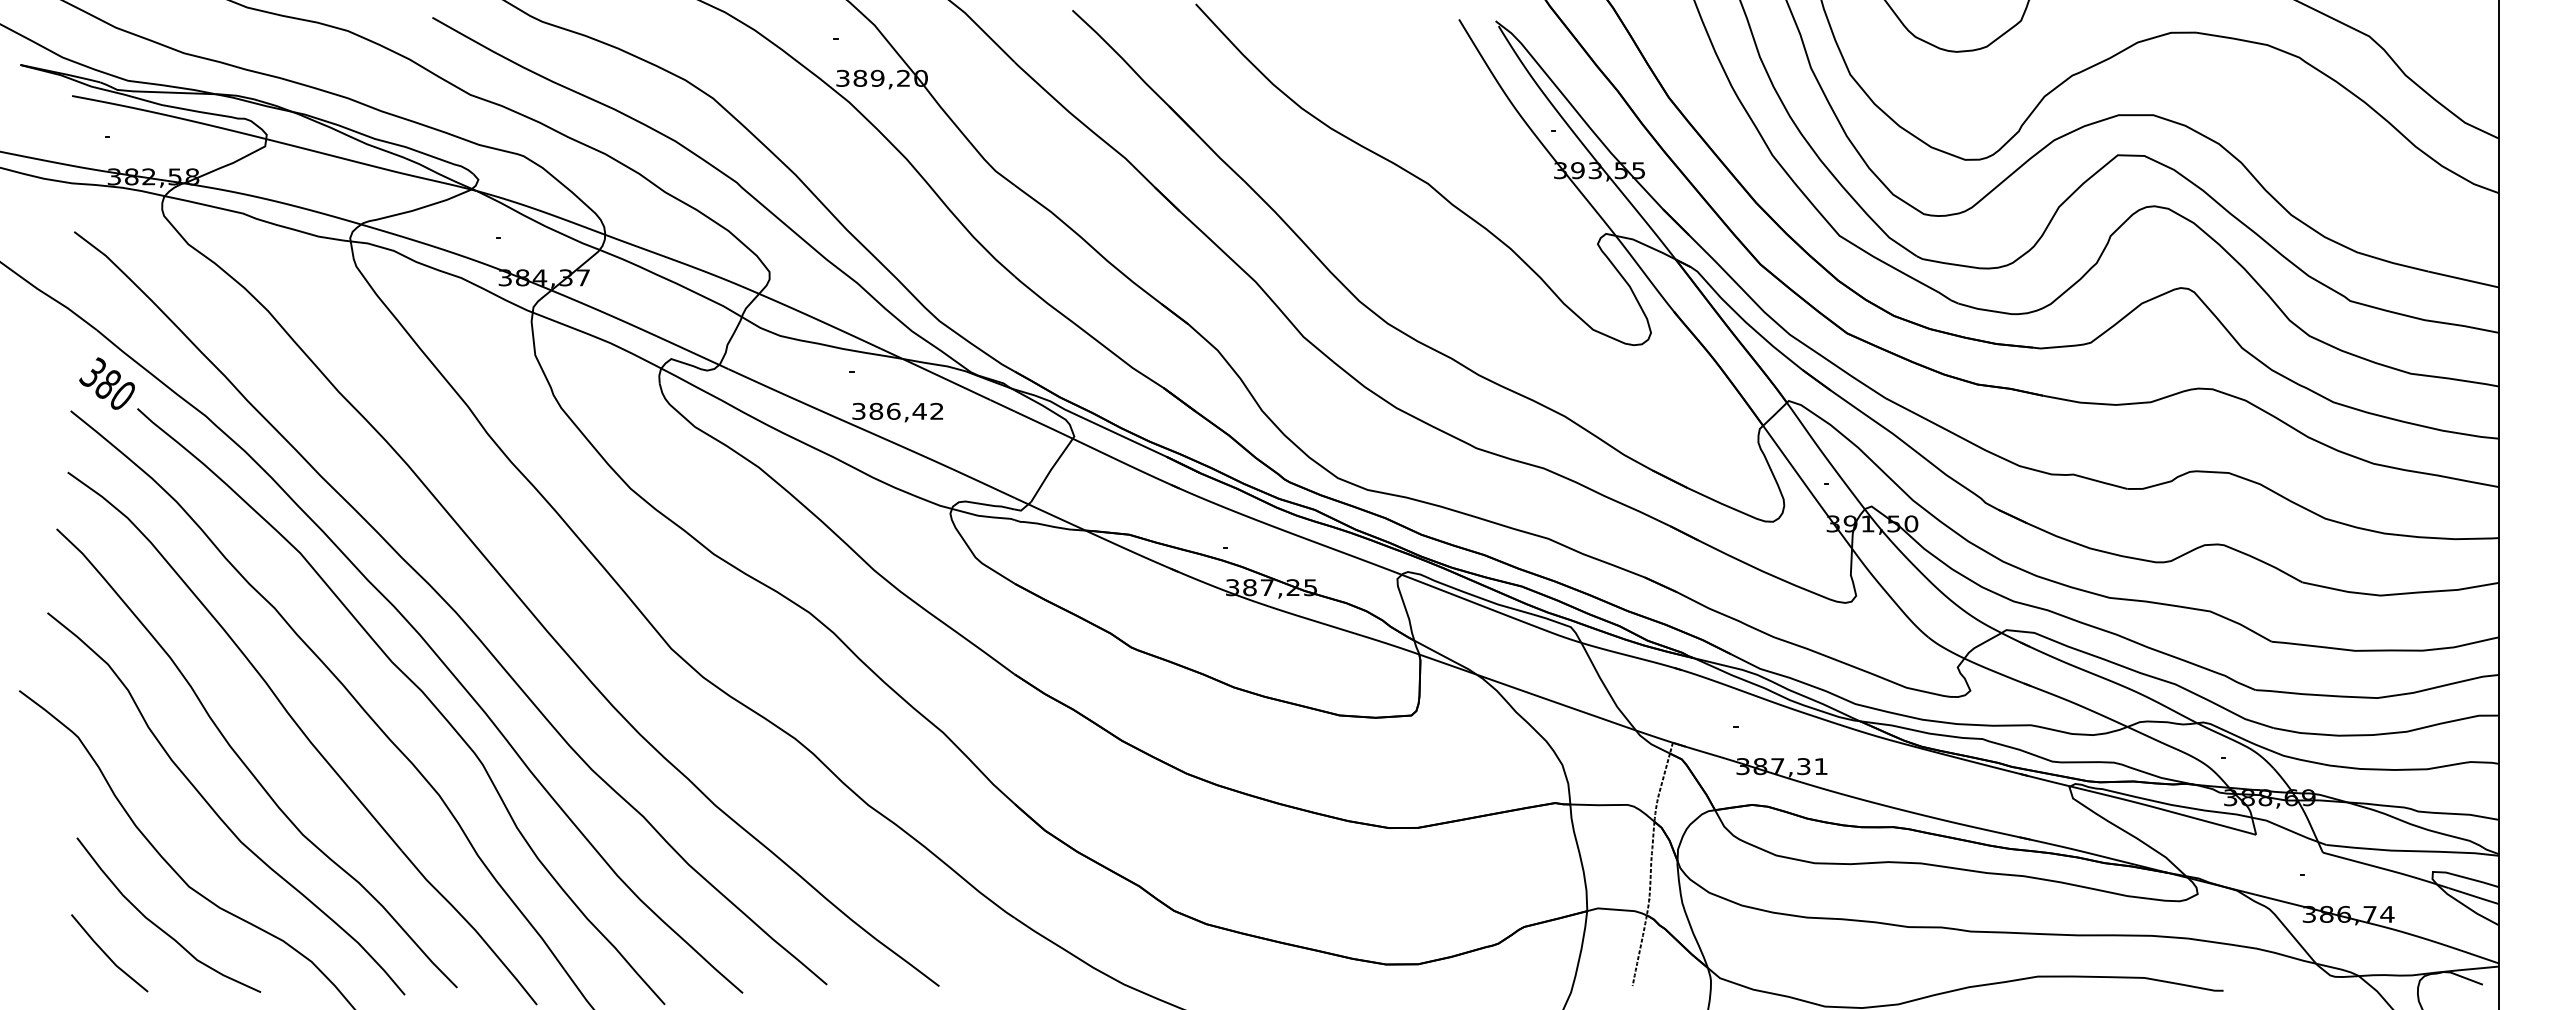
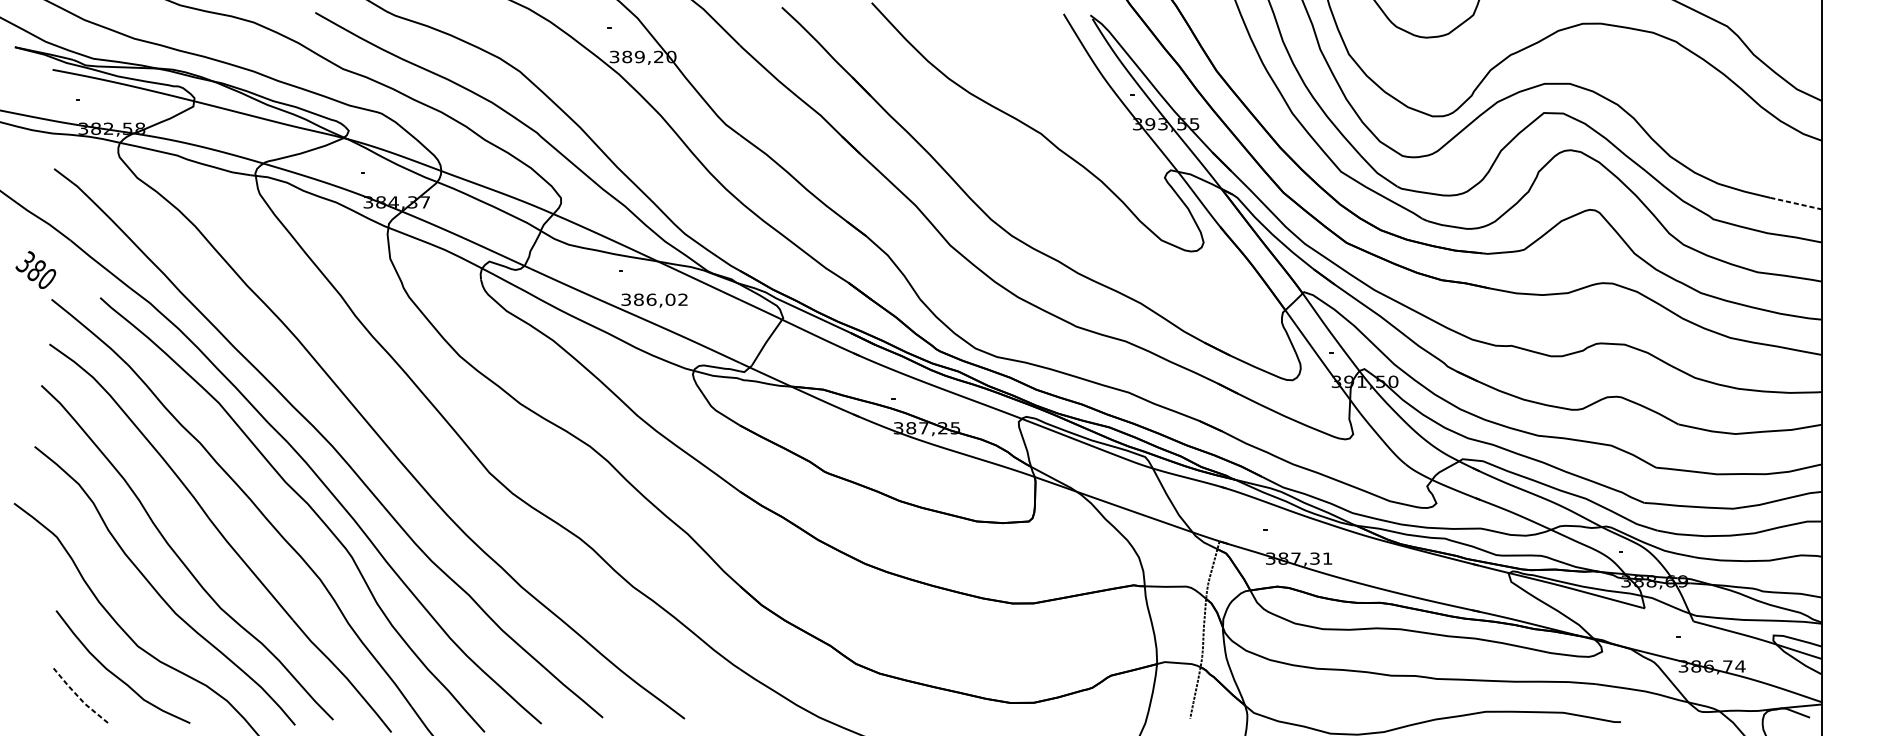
line: (2463, 279) -> (1795, 203), solid -> dashed
text: (106, 383) -> (35, 269), moved
text: (919, 410) -> (670, 299), 386,42 -> 386,02
line: (107, 955) -> (78, 696), solid -> dashed

